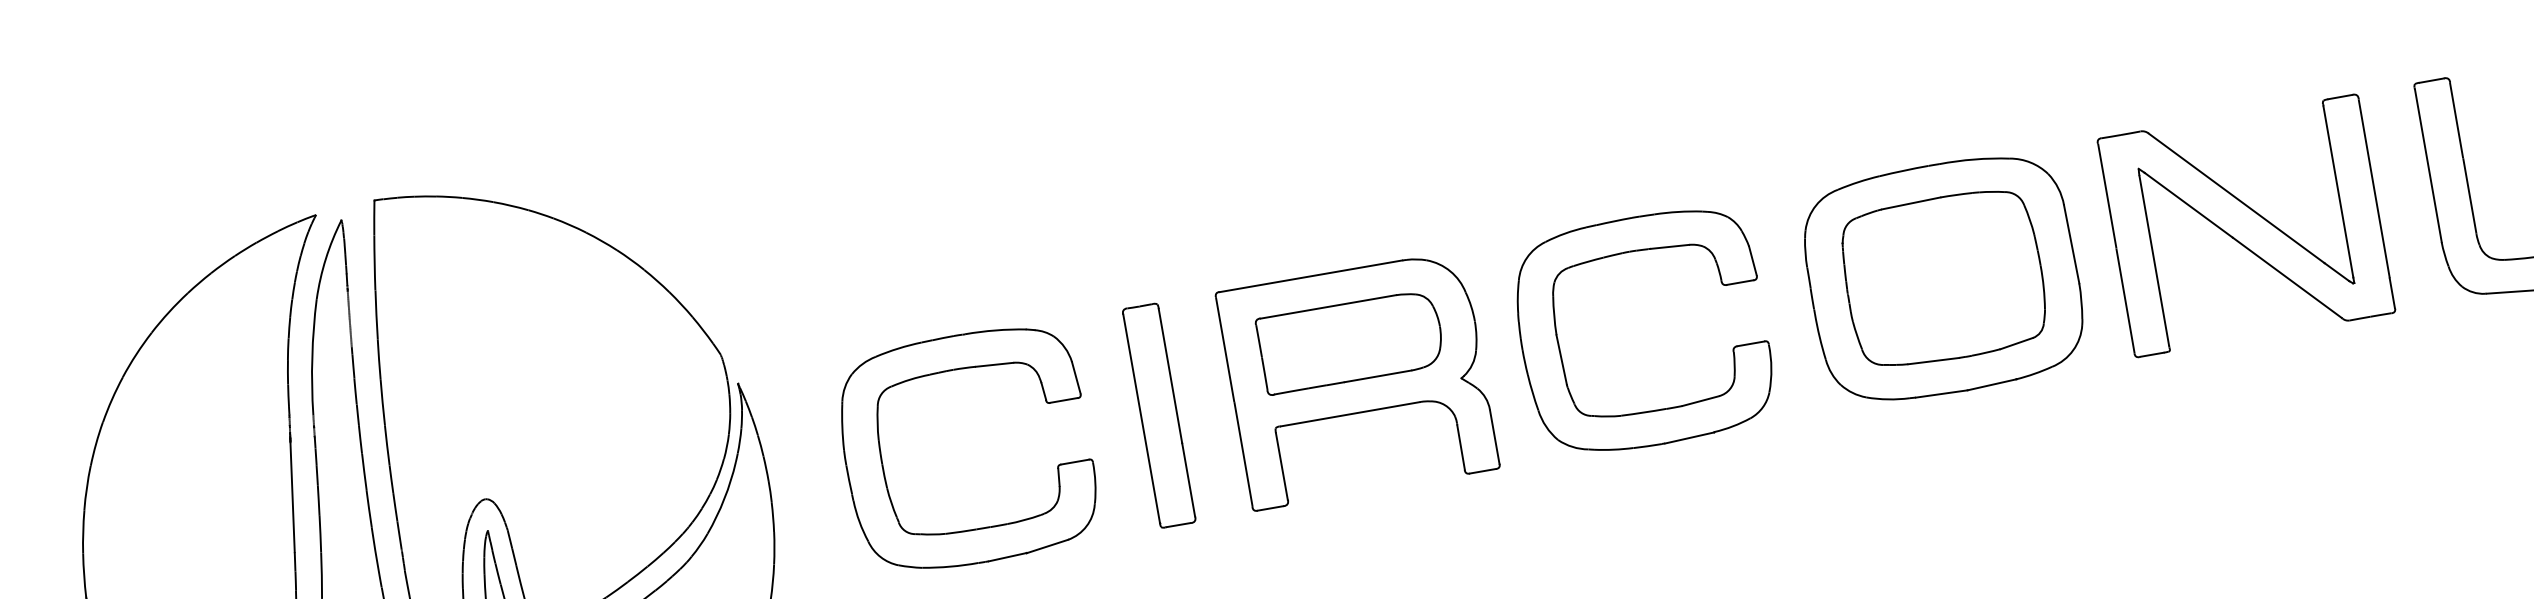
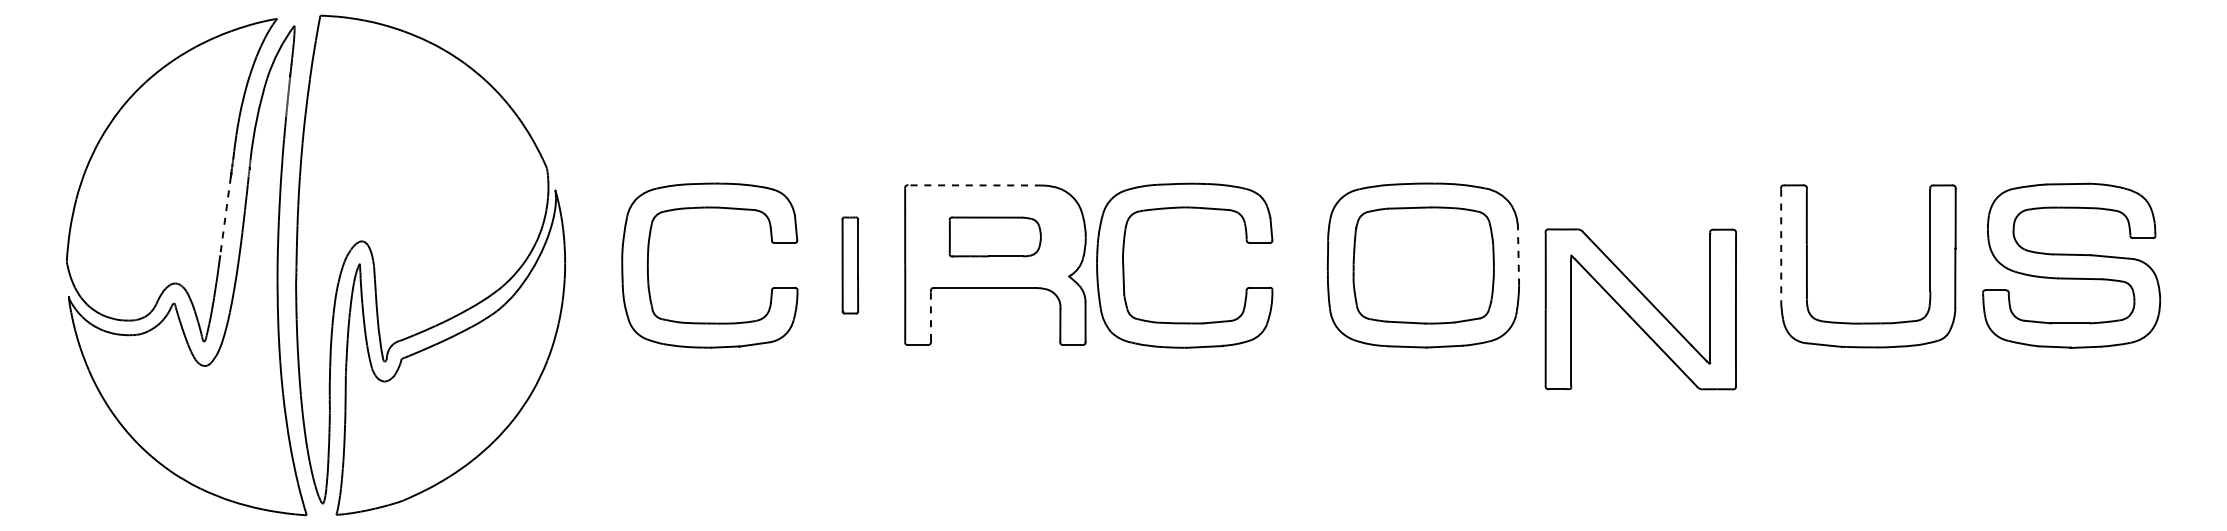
line: (2428, 165) -> (1781, 245), solid -> dashed
part: (2246, 226) -> (1640, 309), moved
line: (2071, 243) -> (1518, 256), solid -> dashed
part: (1628, 253) -> (1184, 208), moved
line: (1311, 276) -> (975, 185), solid -> dashed
part: (1351, 341) -> (995, 236), size x0.7
part: (1159, 415) -> (850, 265), size x0.6
line: (1281, 466) -> (930, 316), solid -> dashed
line: (292, 497) -> (225, 216), solid -> dashed

